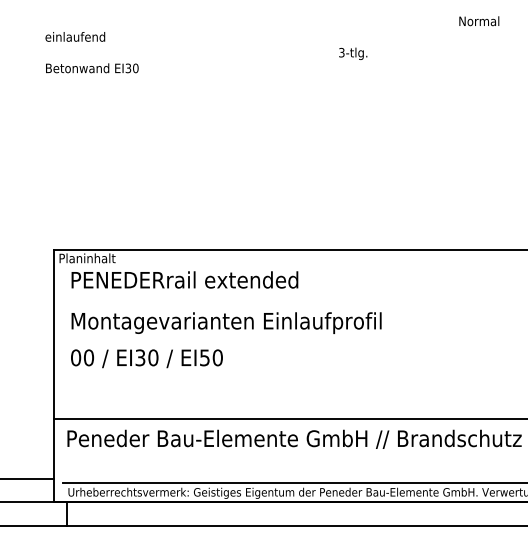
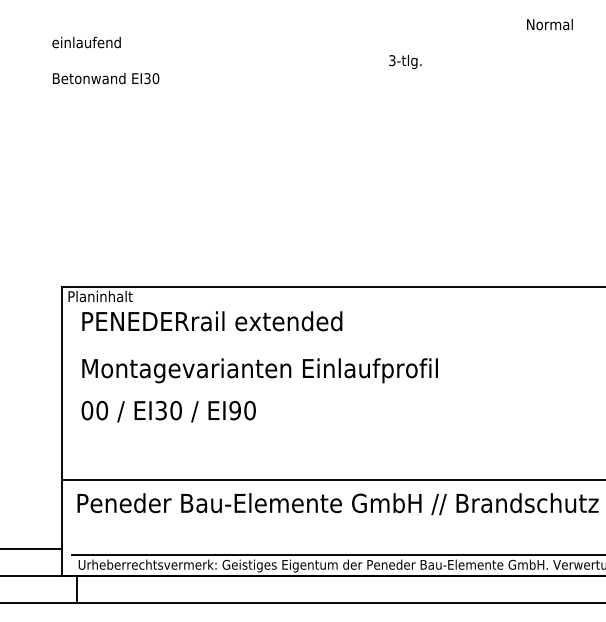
text: (204, 357) -> (234, 410), EI50 -> EI90

